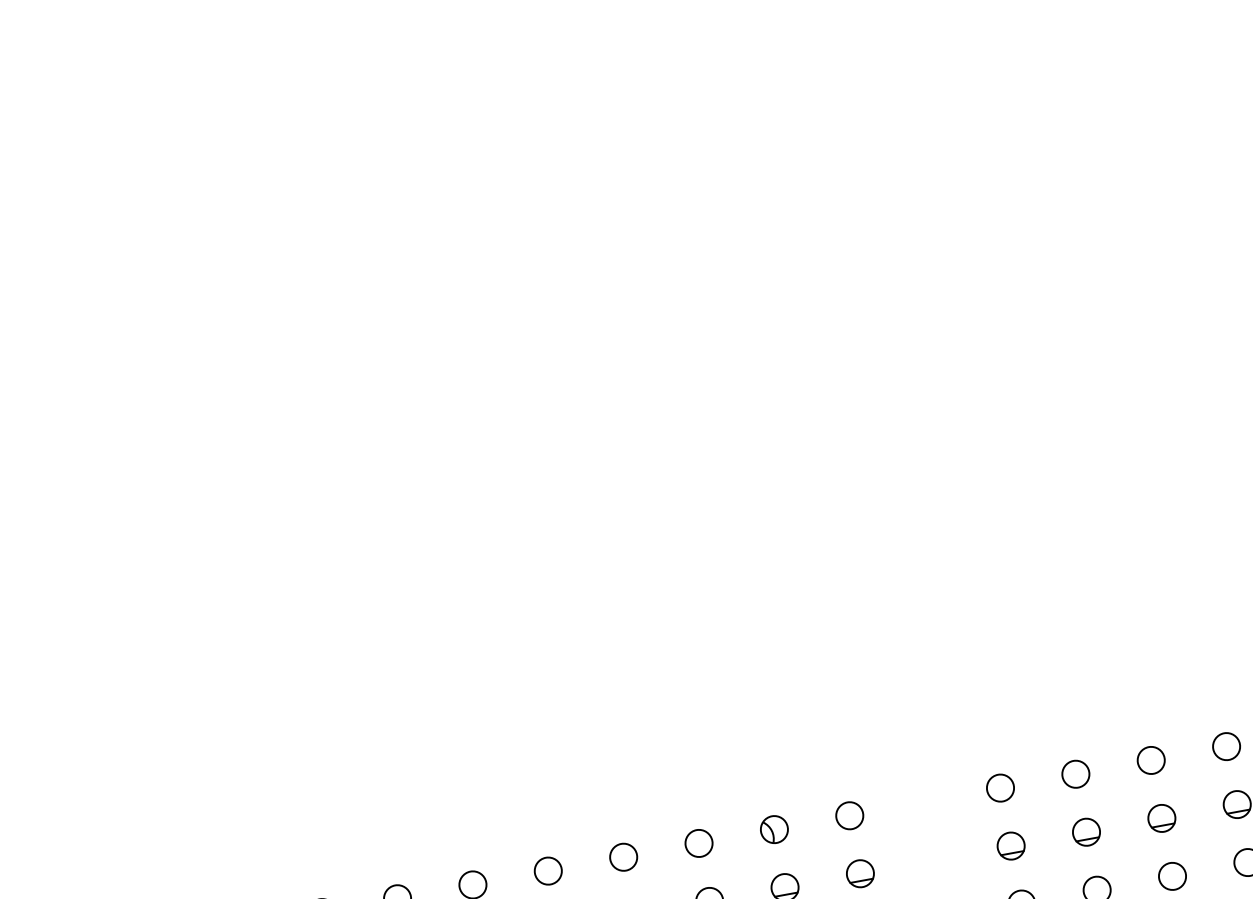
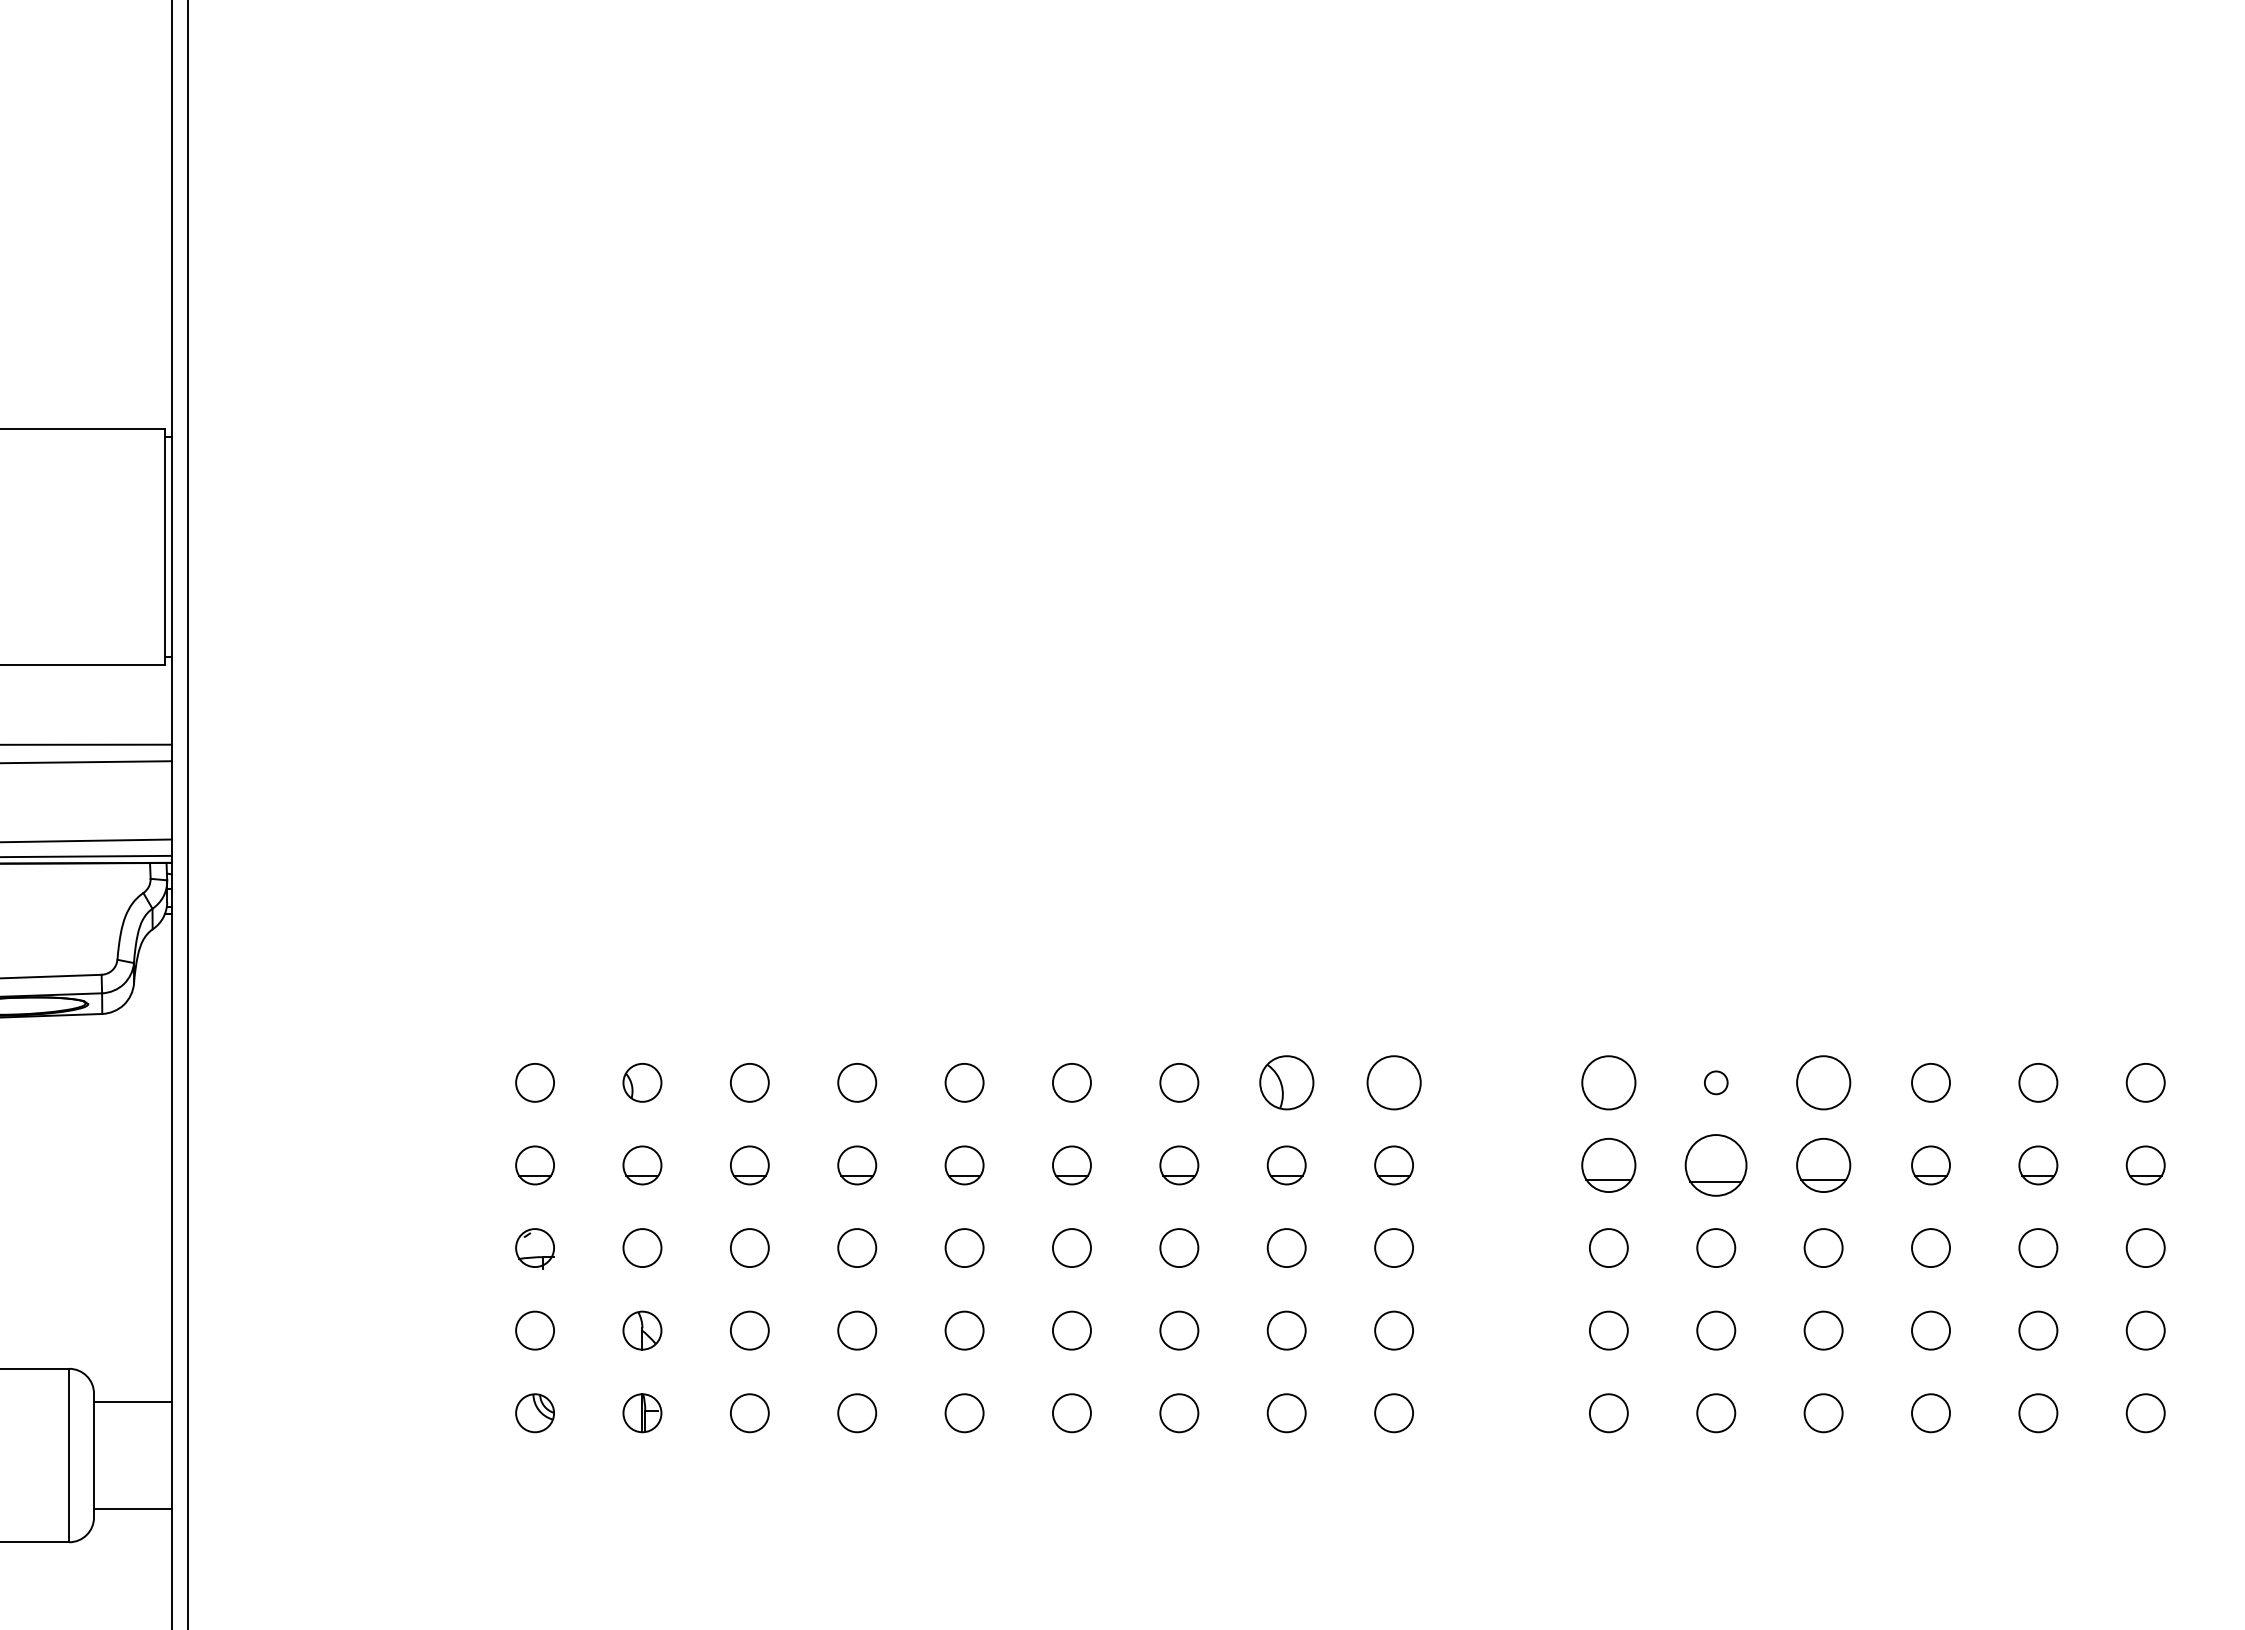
circle: (1151, 760) -> (1823, 1082), size x1.4
circle: (1076, 773) -> (1716, 1082), size x0.6
circle: (1000, 787) -> (1608, 1082), size x1.4
circle: (849, 815) -> (1393, 1082), size x1.4
part: (1161, 818) -> (1823, 1165), size x1.4
part: (774, 829) -> (1286, 1082), size x1.4
part: (1086, 832) -> (1716, 1165), size x1.6
part: (1010, 846) -> (1608, 1165), size x1.4

